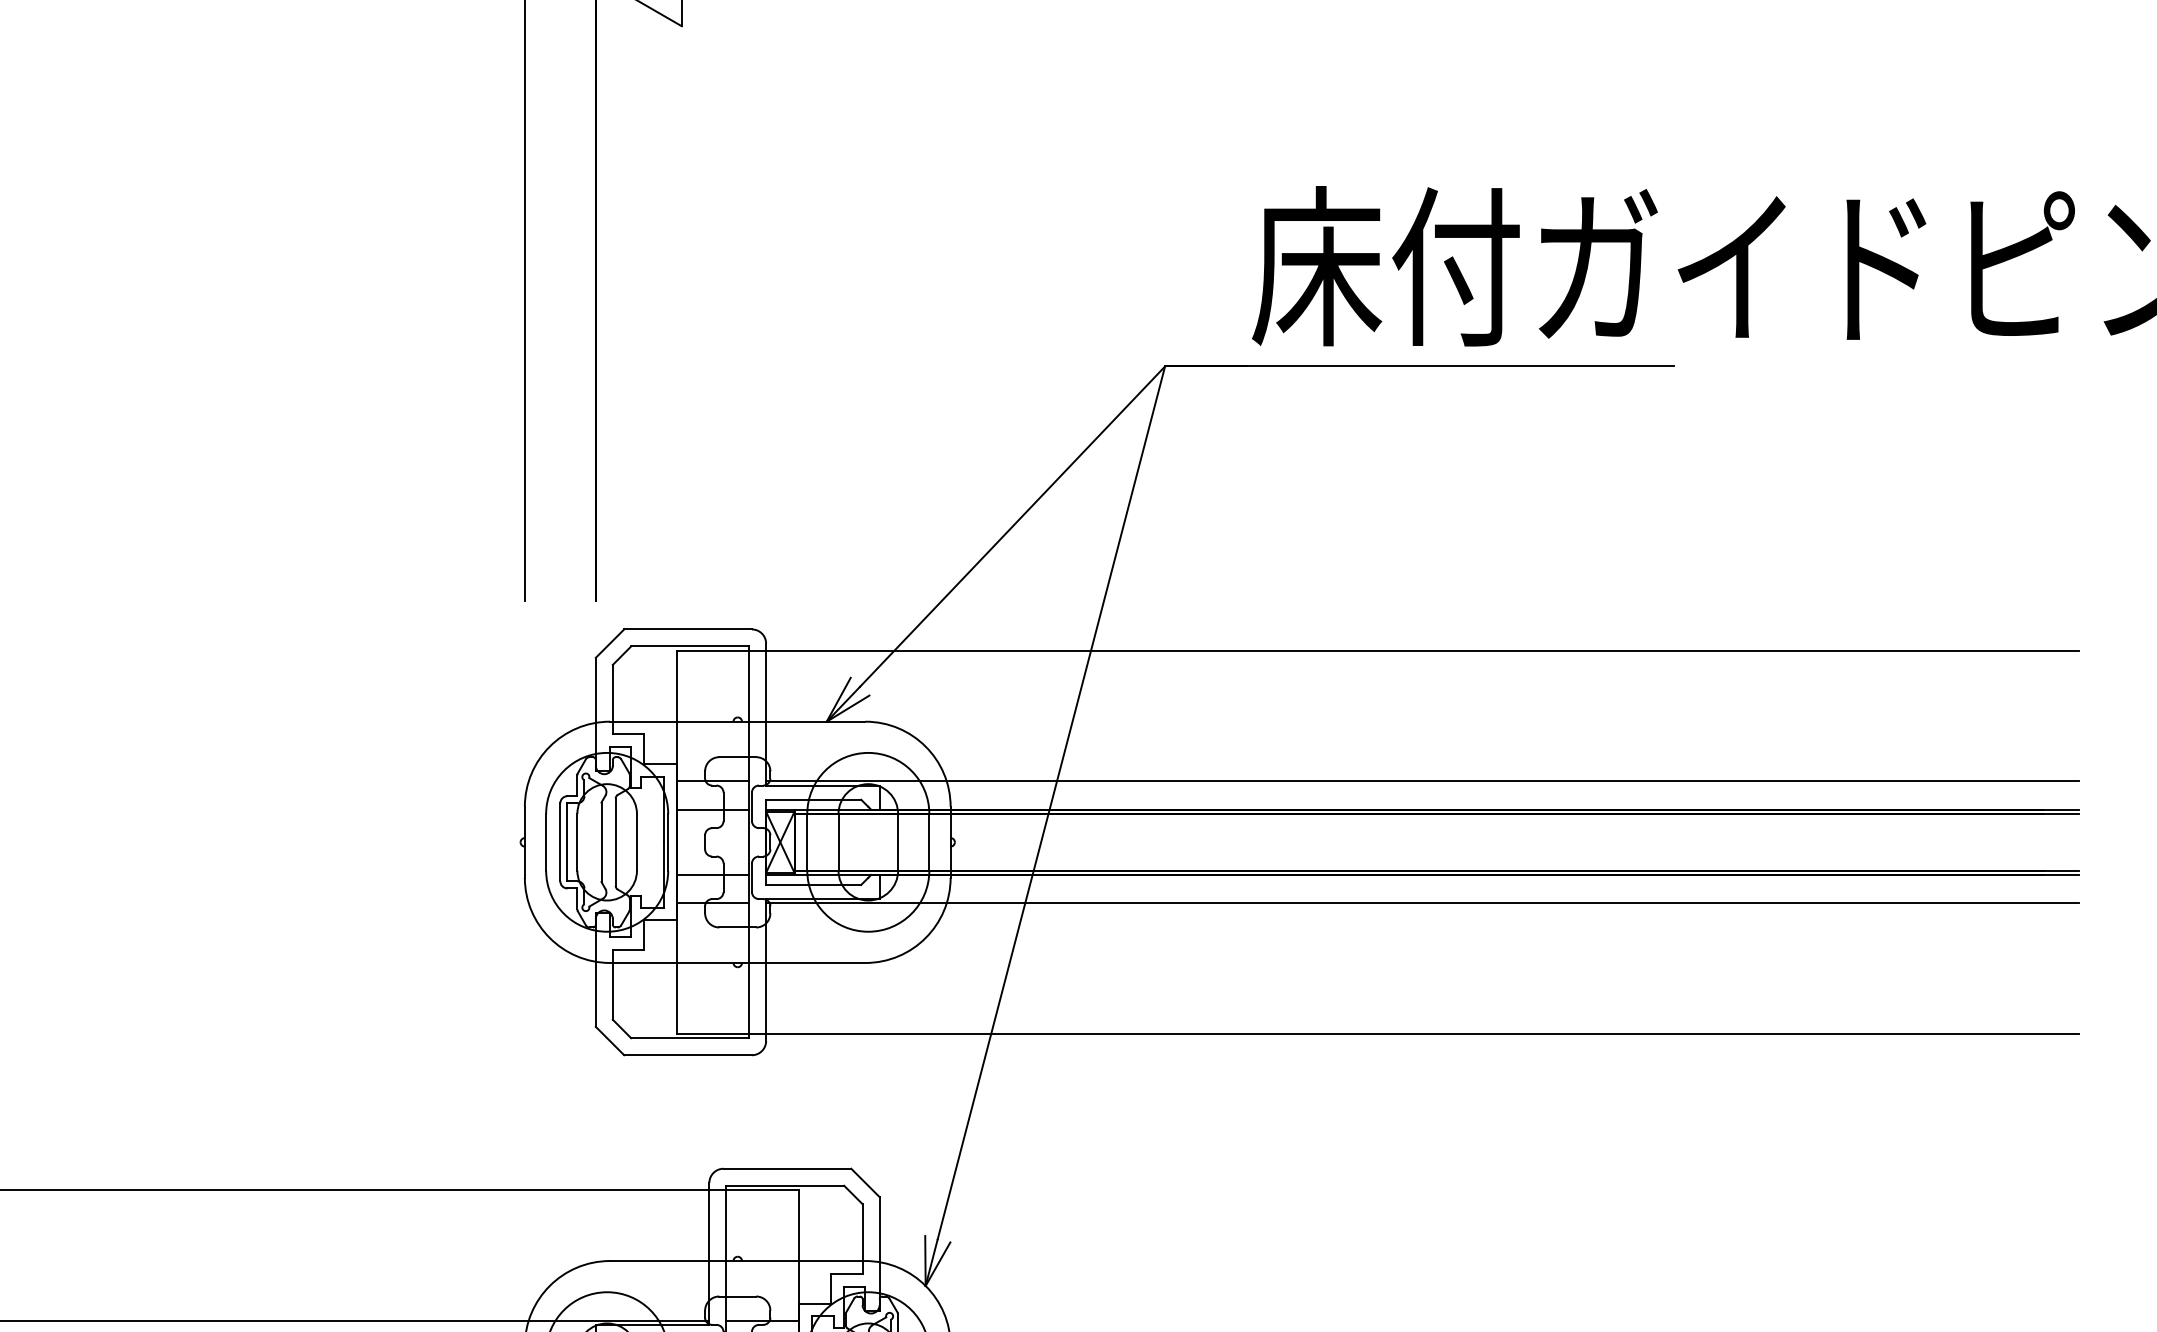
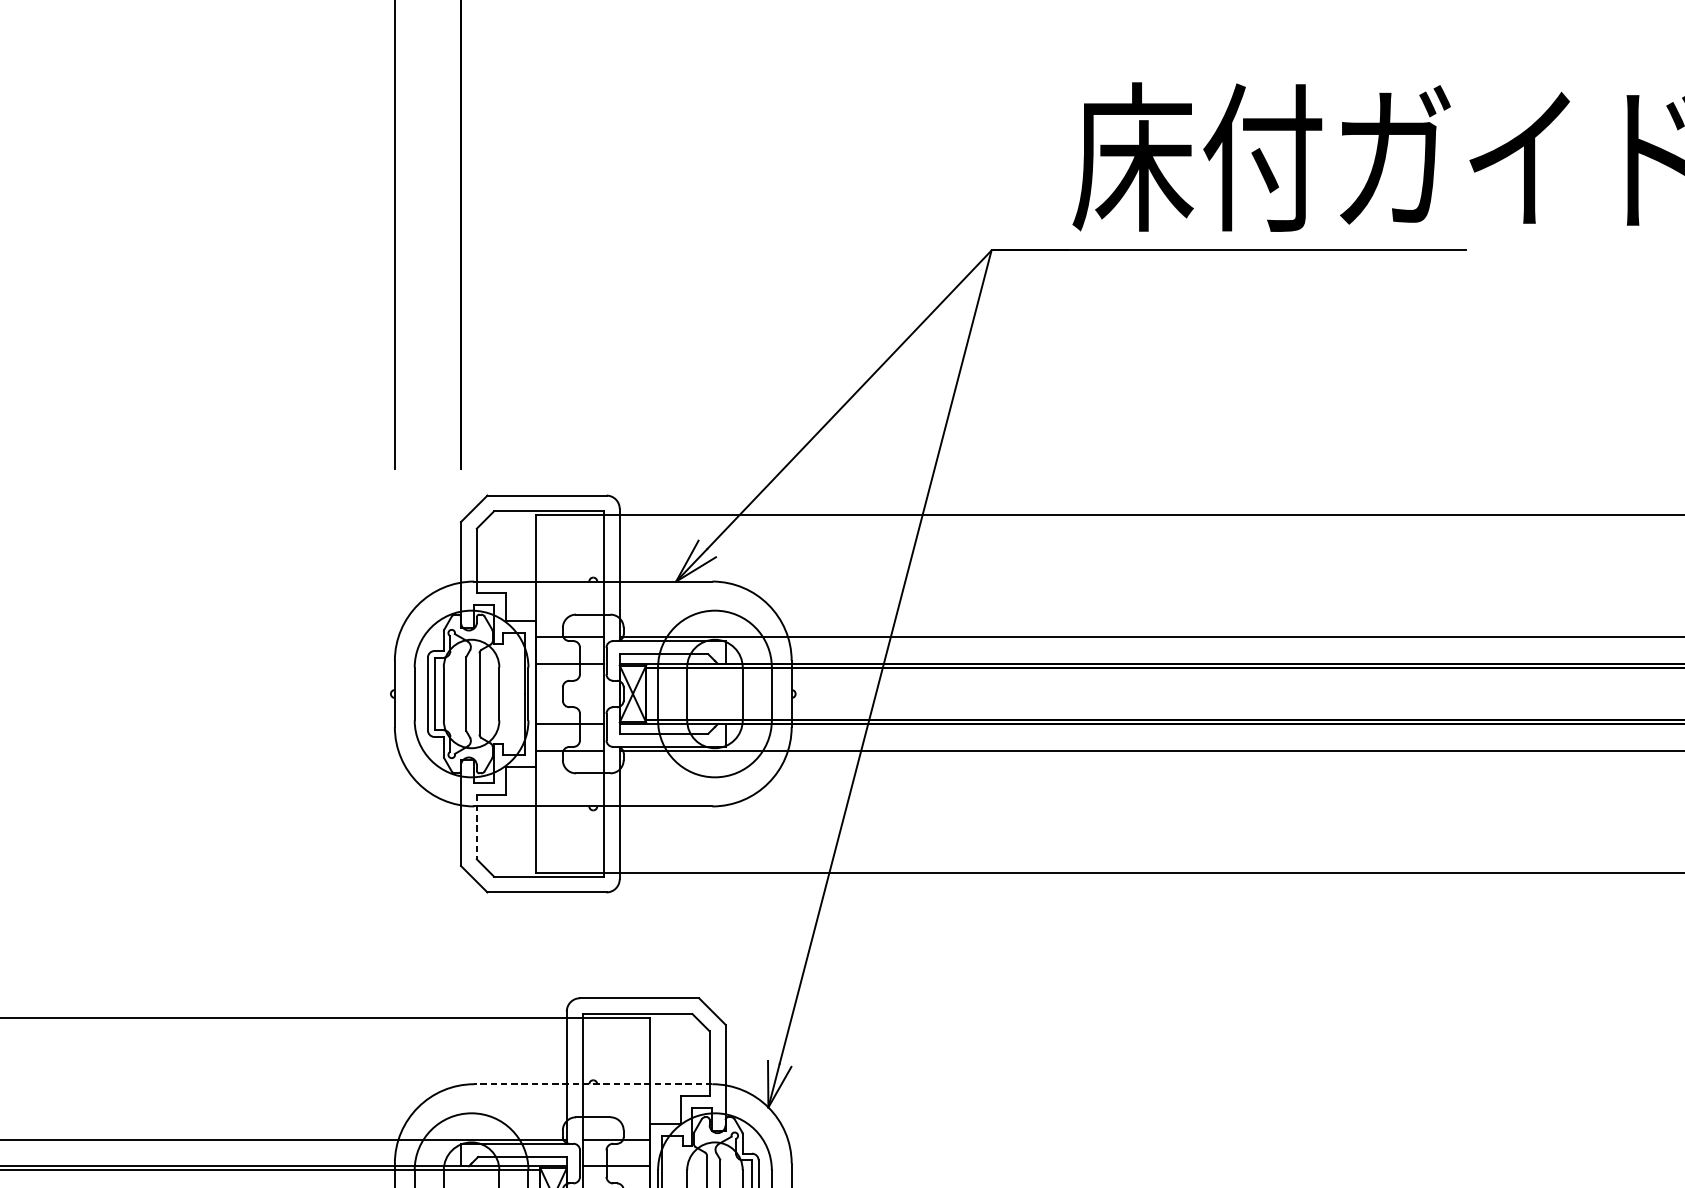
line: (612, 984) -> (476, 826), solid -> dashed
line: (737, 1261) -> (593, 1084), solid -> dashed

